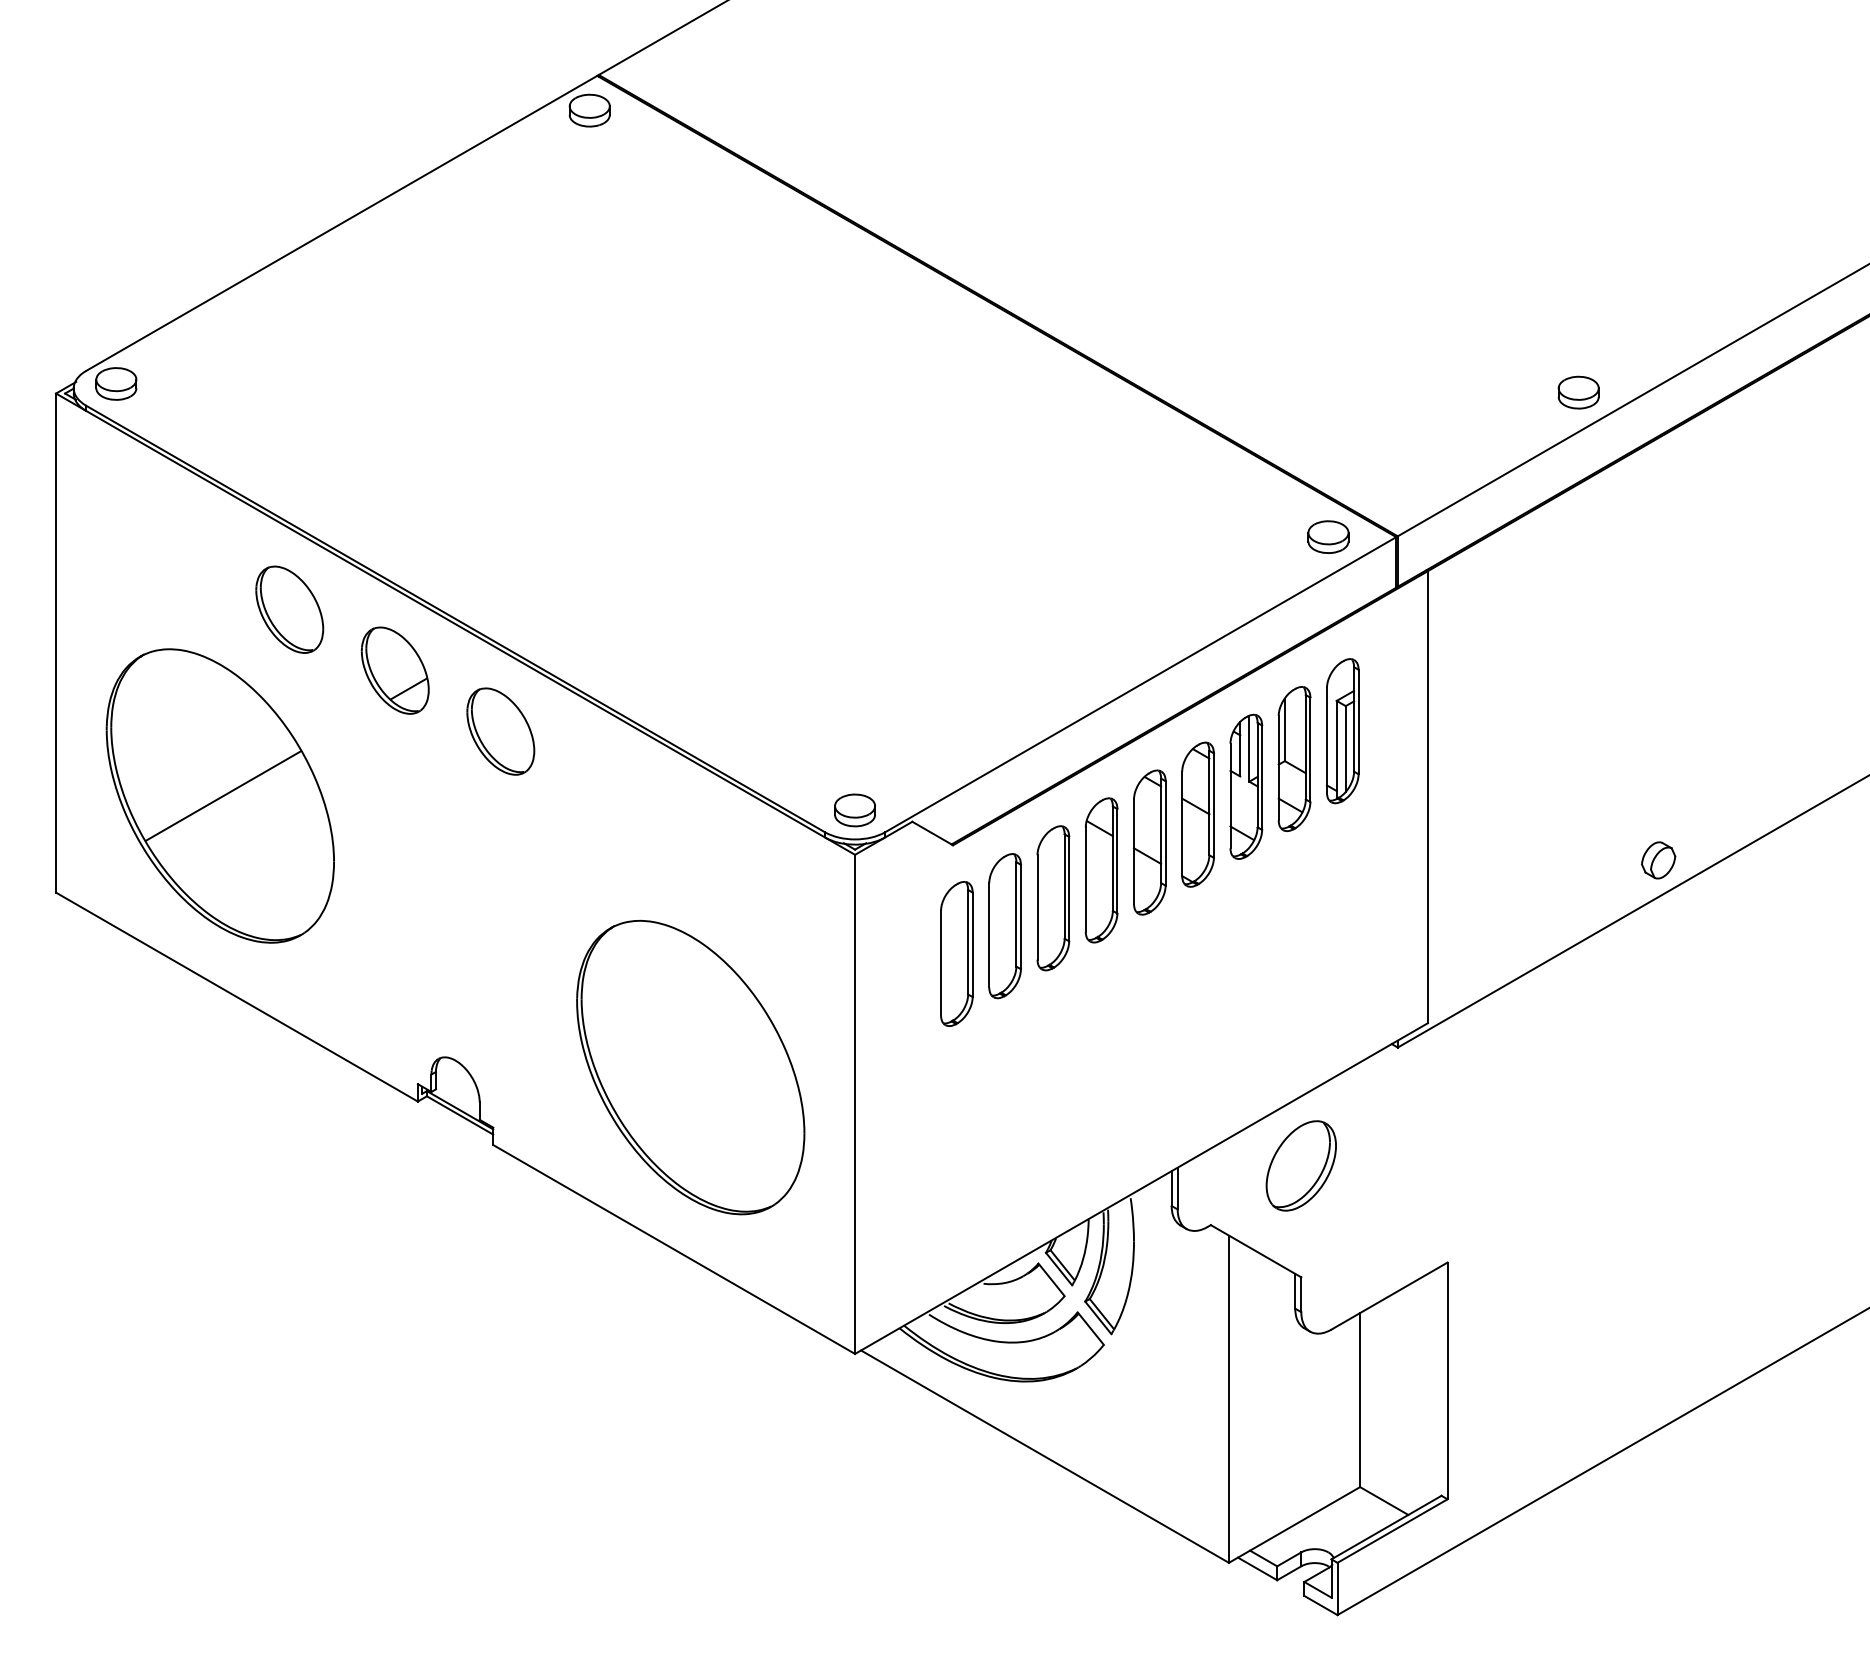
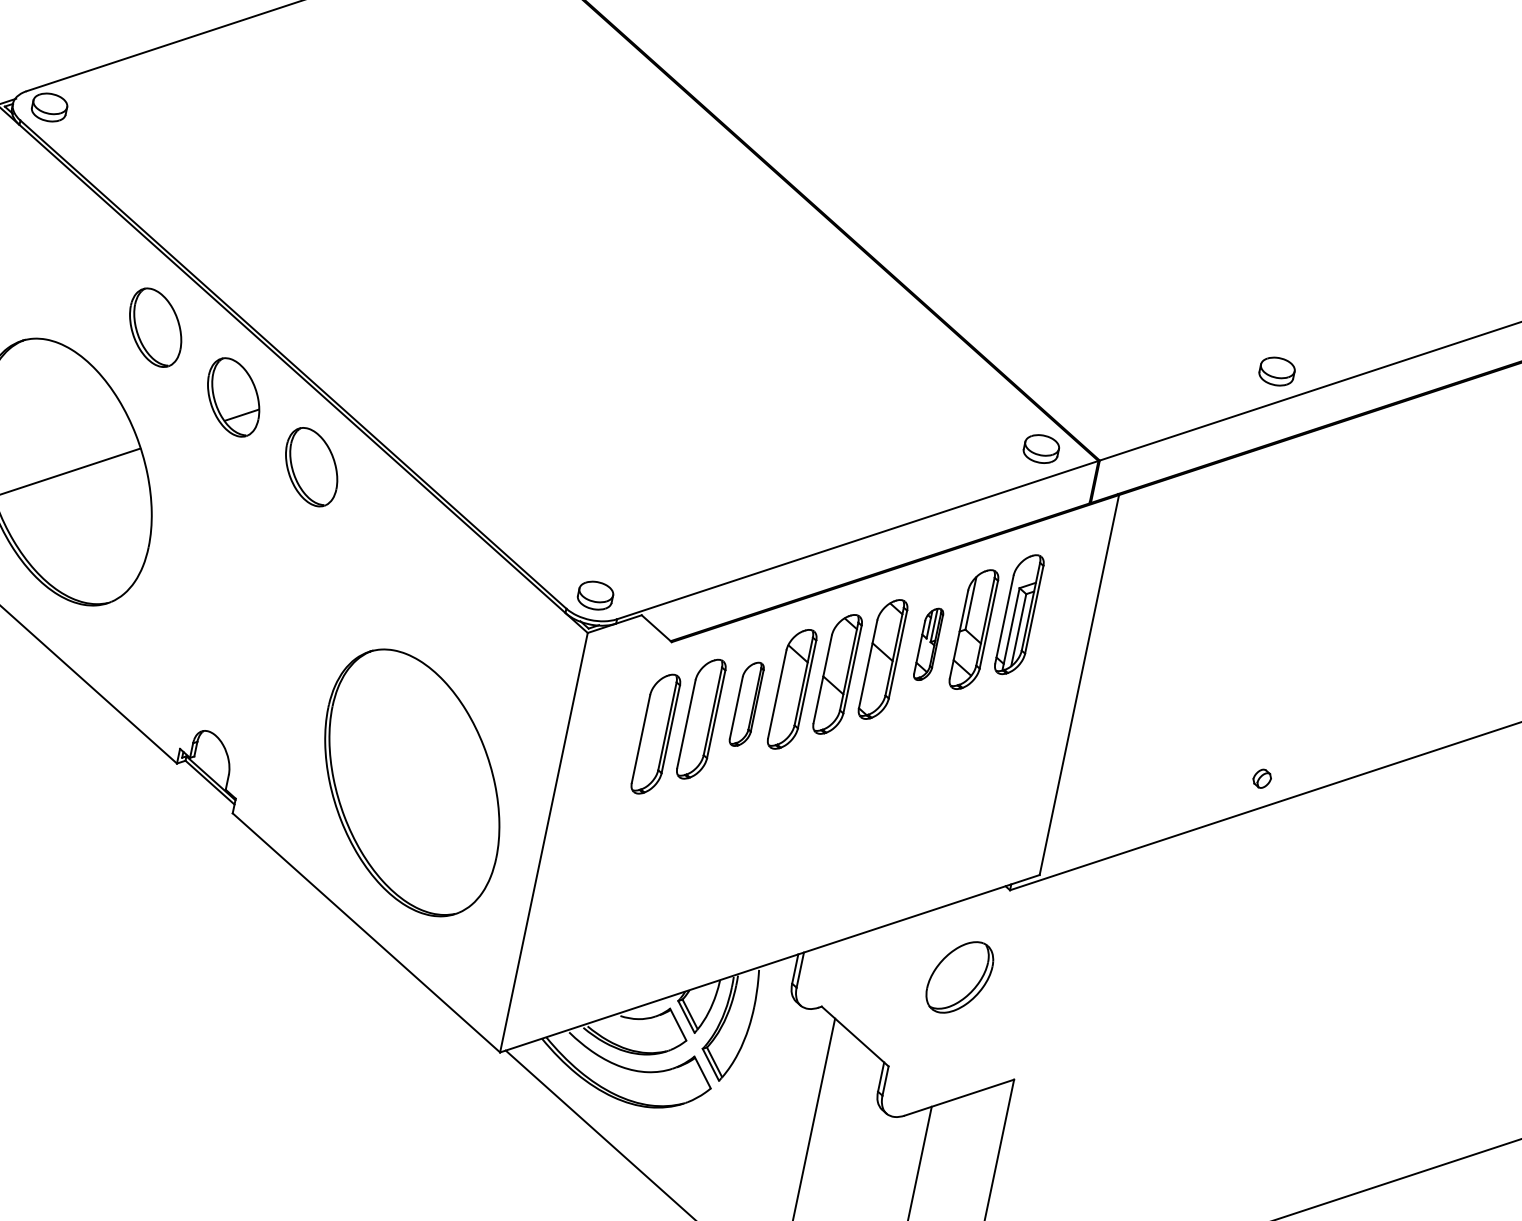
part: (1246, 786) -> (928, 644), size x0.6
part: (1658, 860) -> (1262, 778), size x0.6
part: (1053, 898) -> (746, 704), size x0.7
part: (1300, 1165) -> (959, 976), moved

